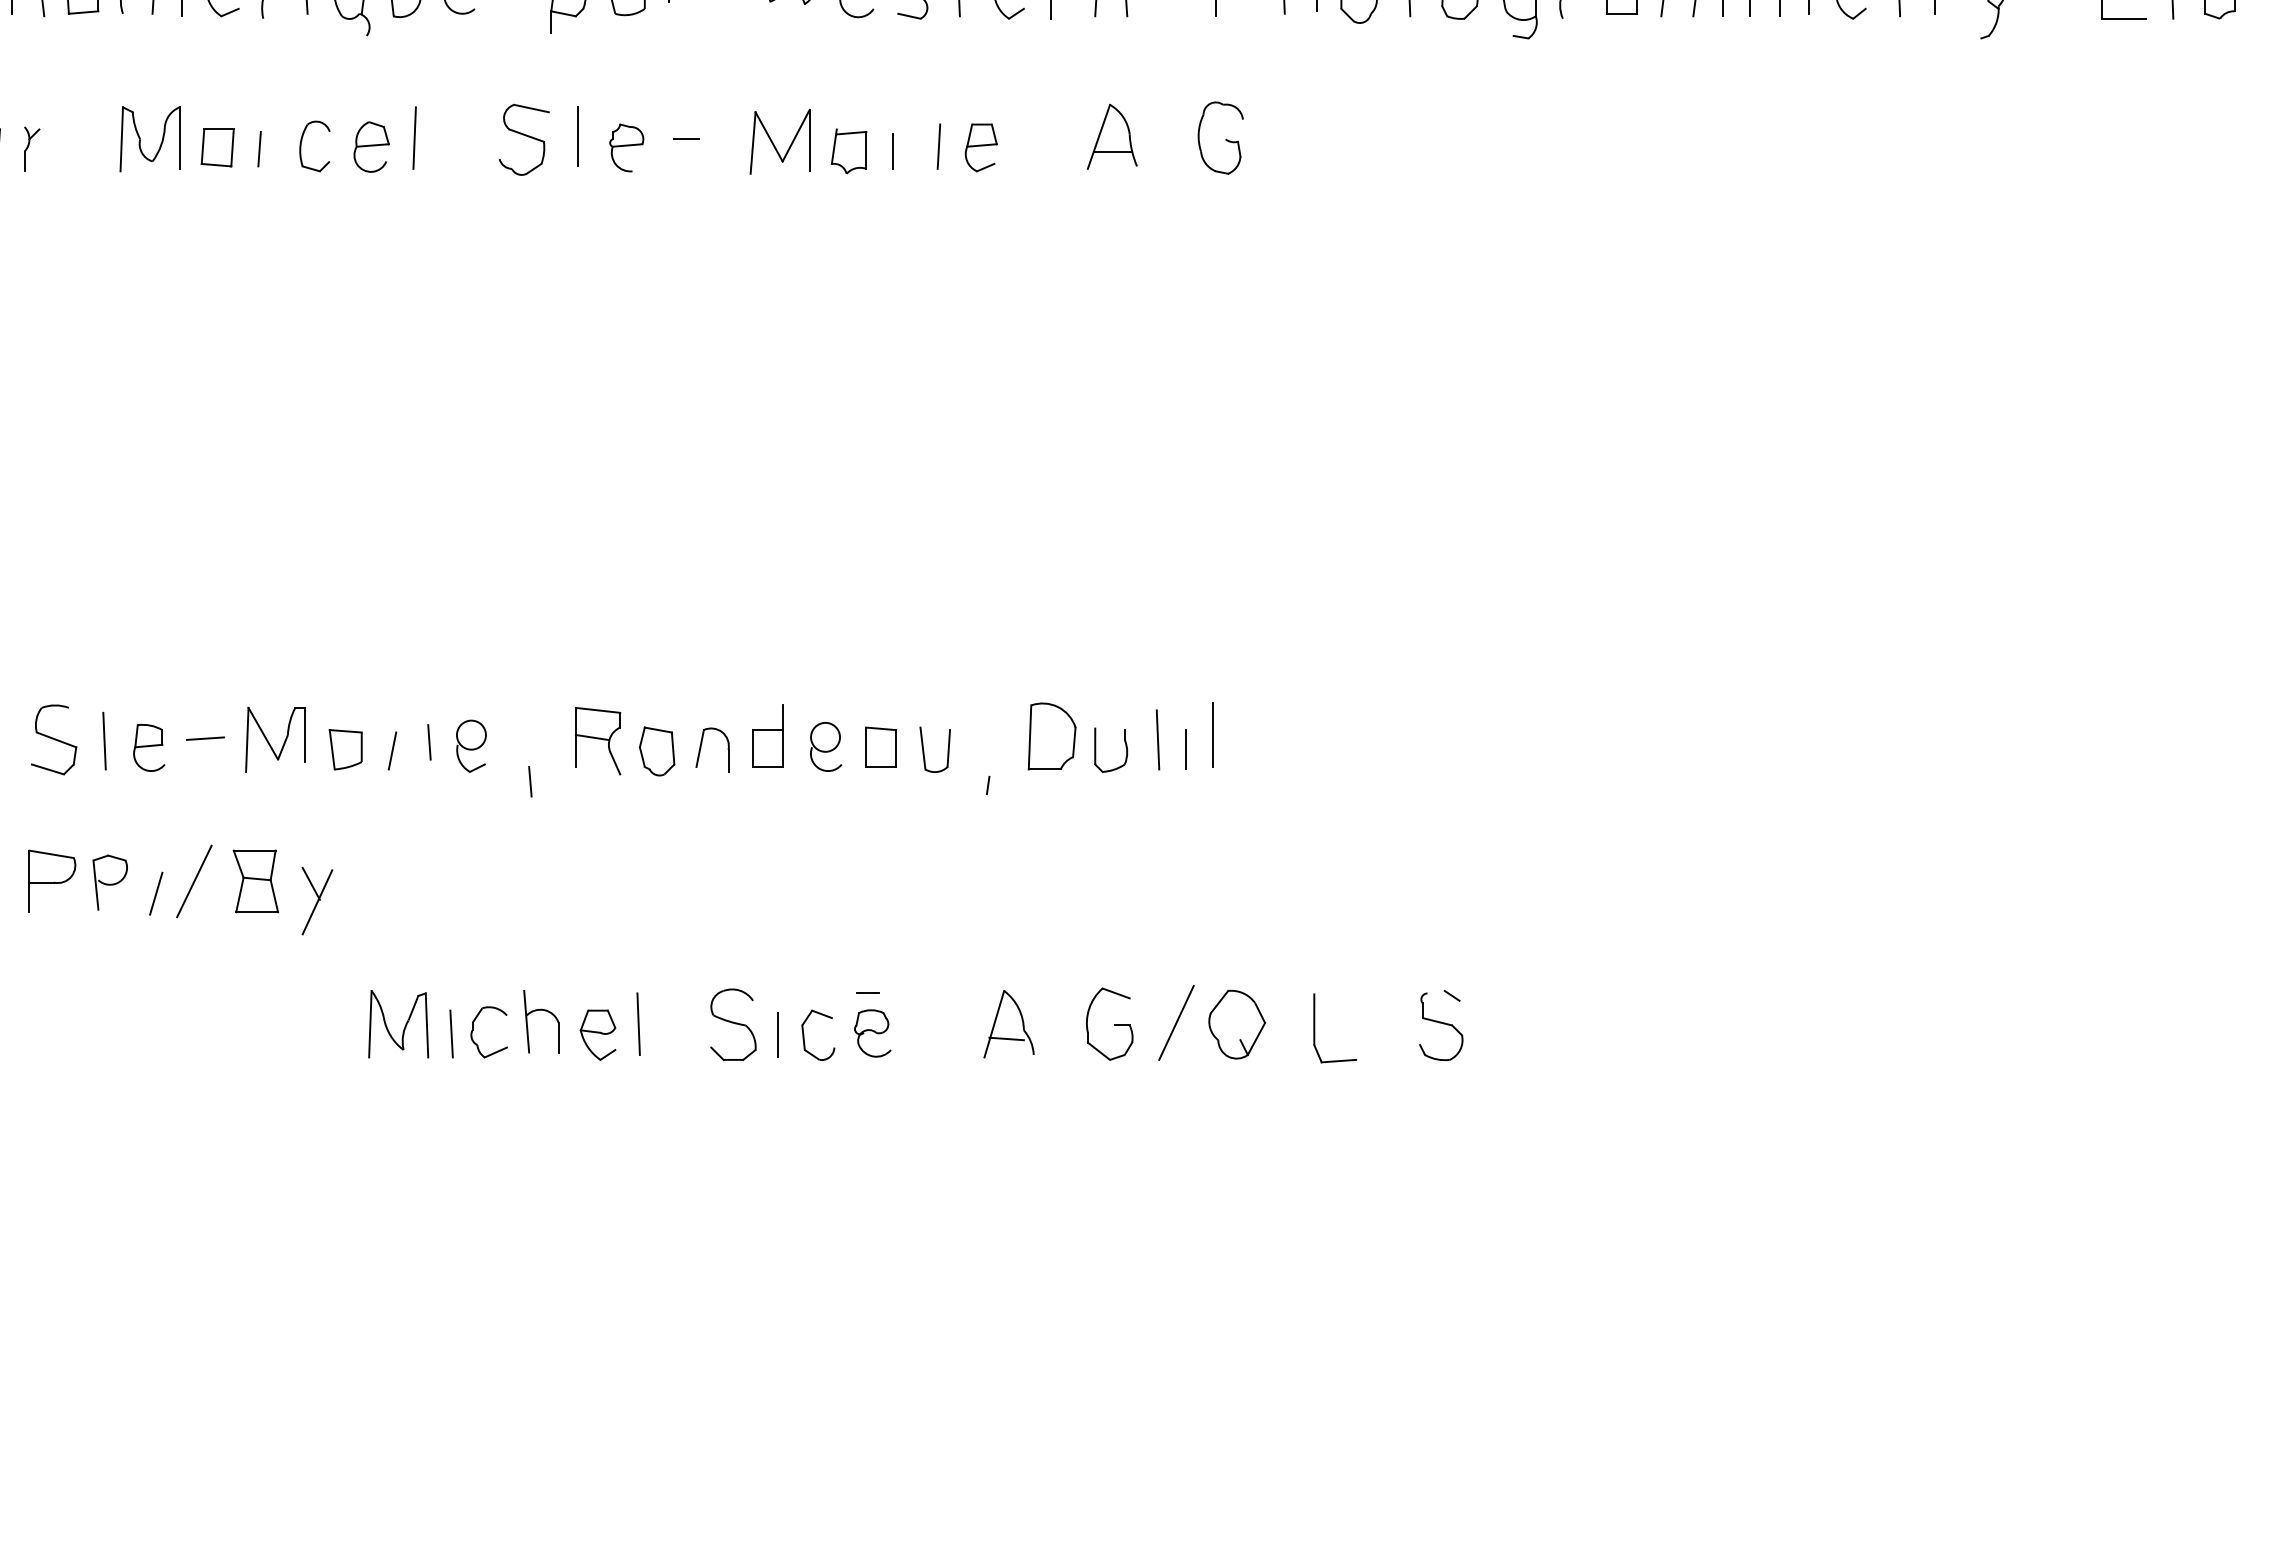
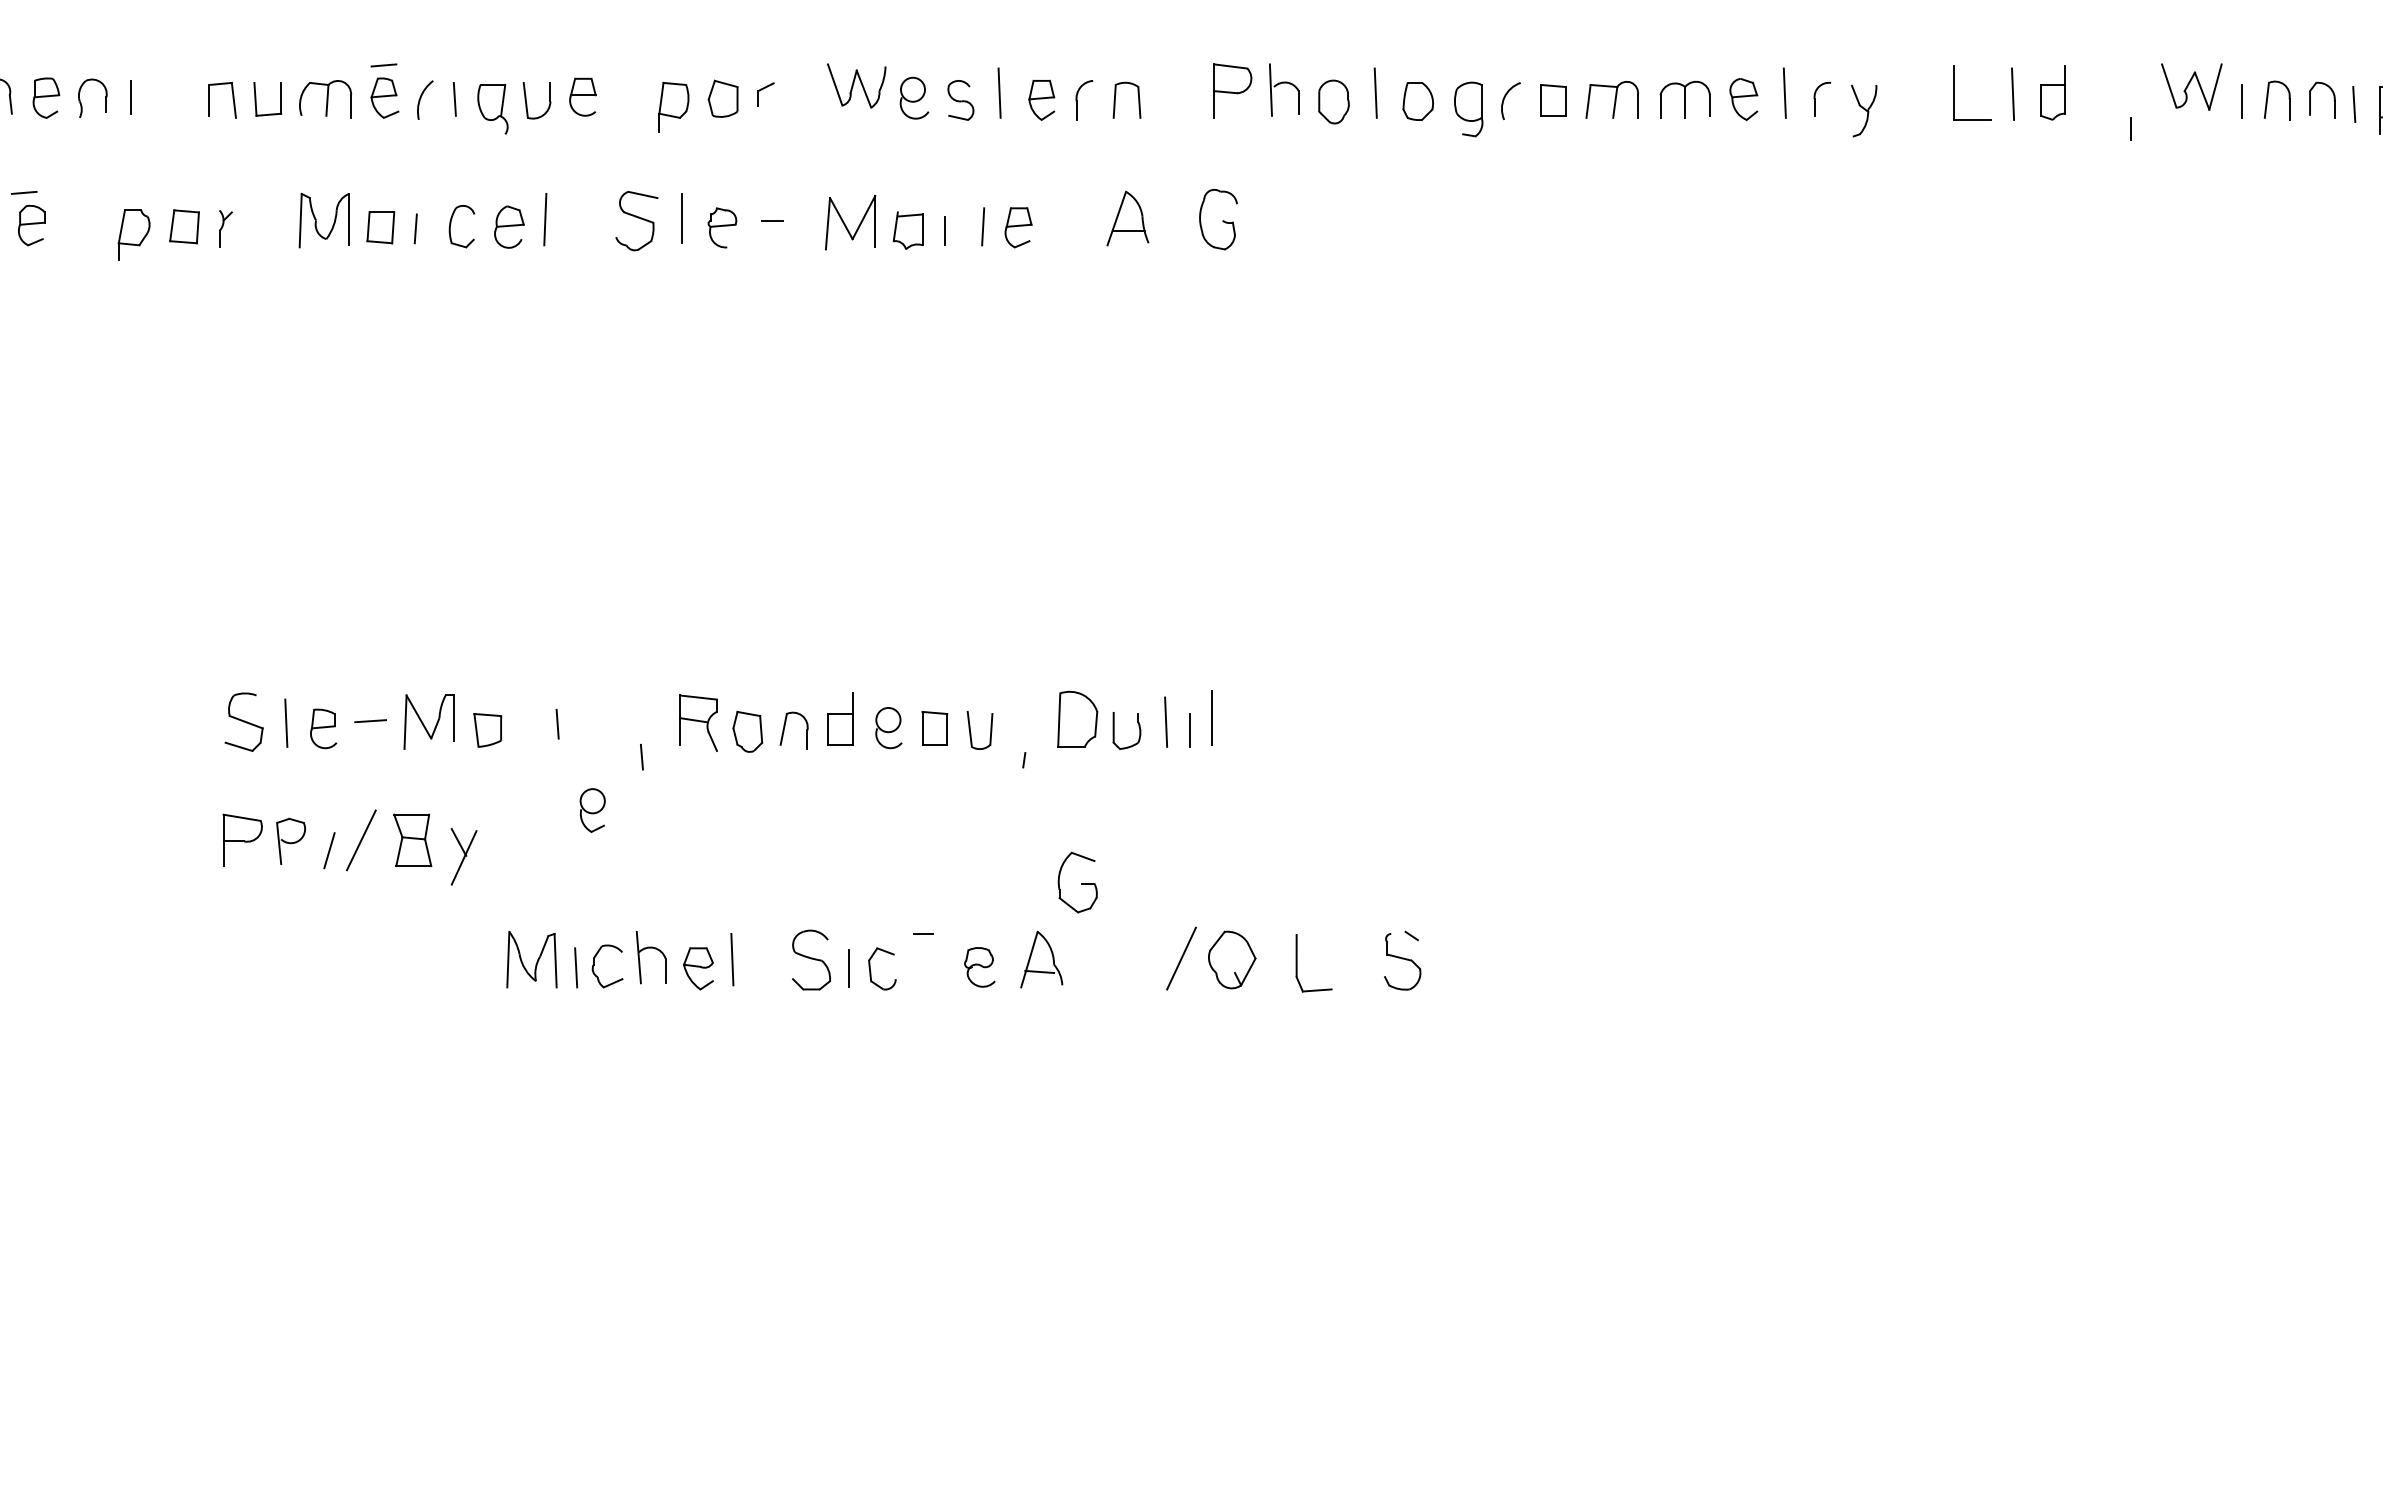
part: (471, 746) -> (592, 810), moved
line: (392, 751) -> (526, 731), removed
part: (1109, 1024) -> (1077, 882), moved
part: (872, 1033) -> (979, 967), moved

